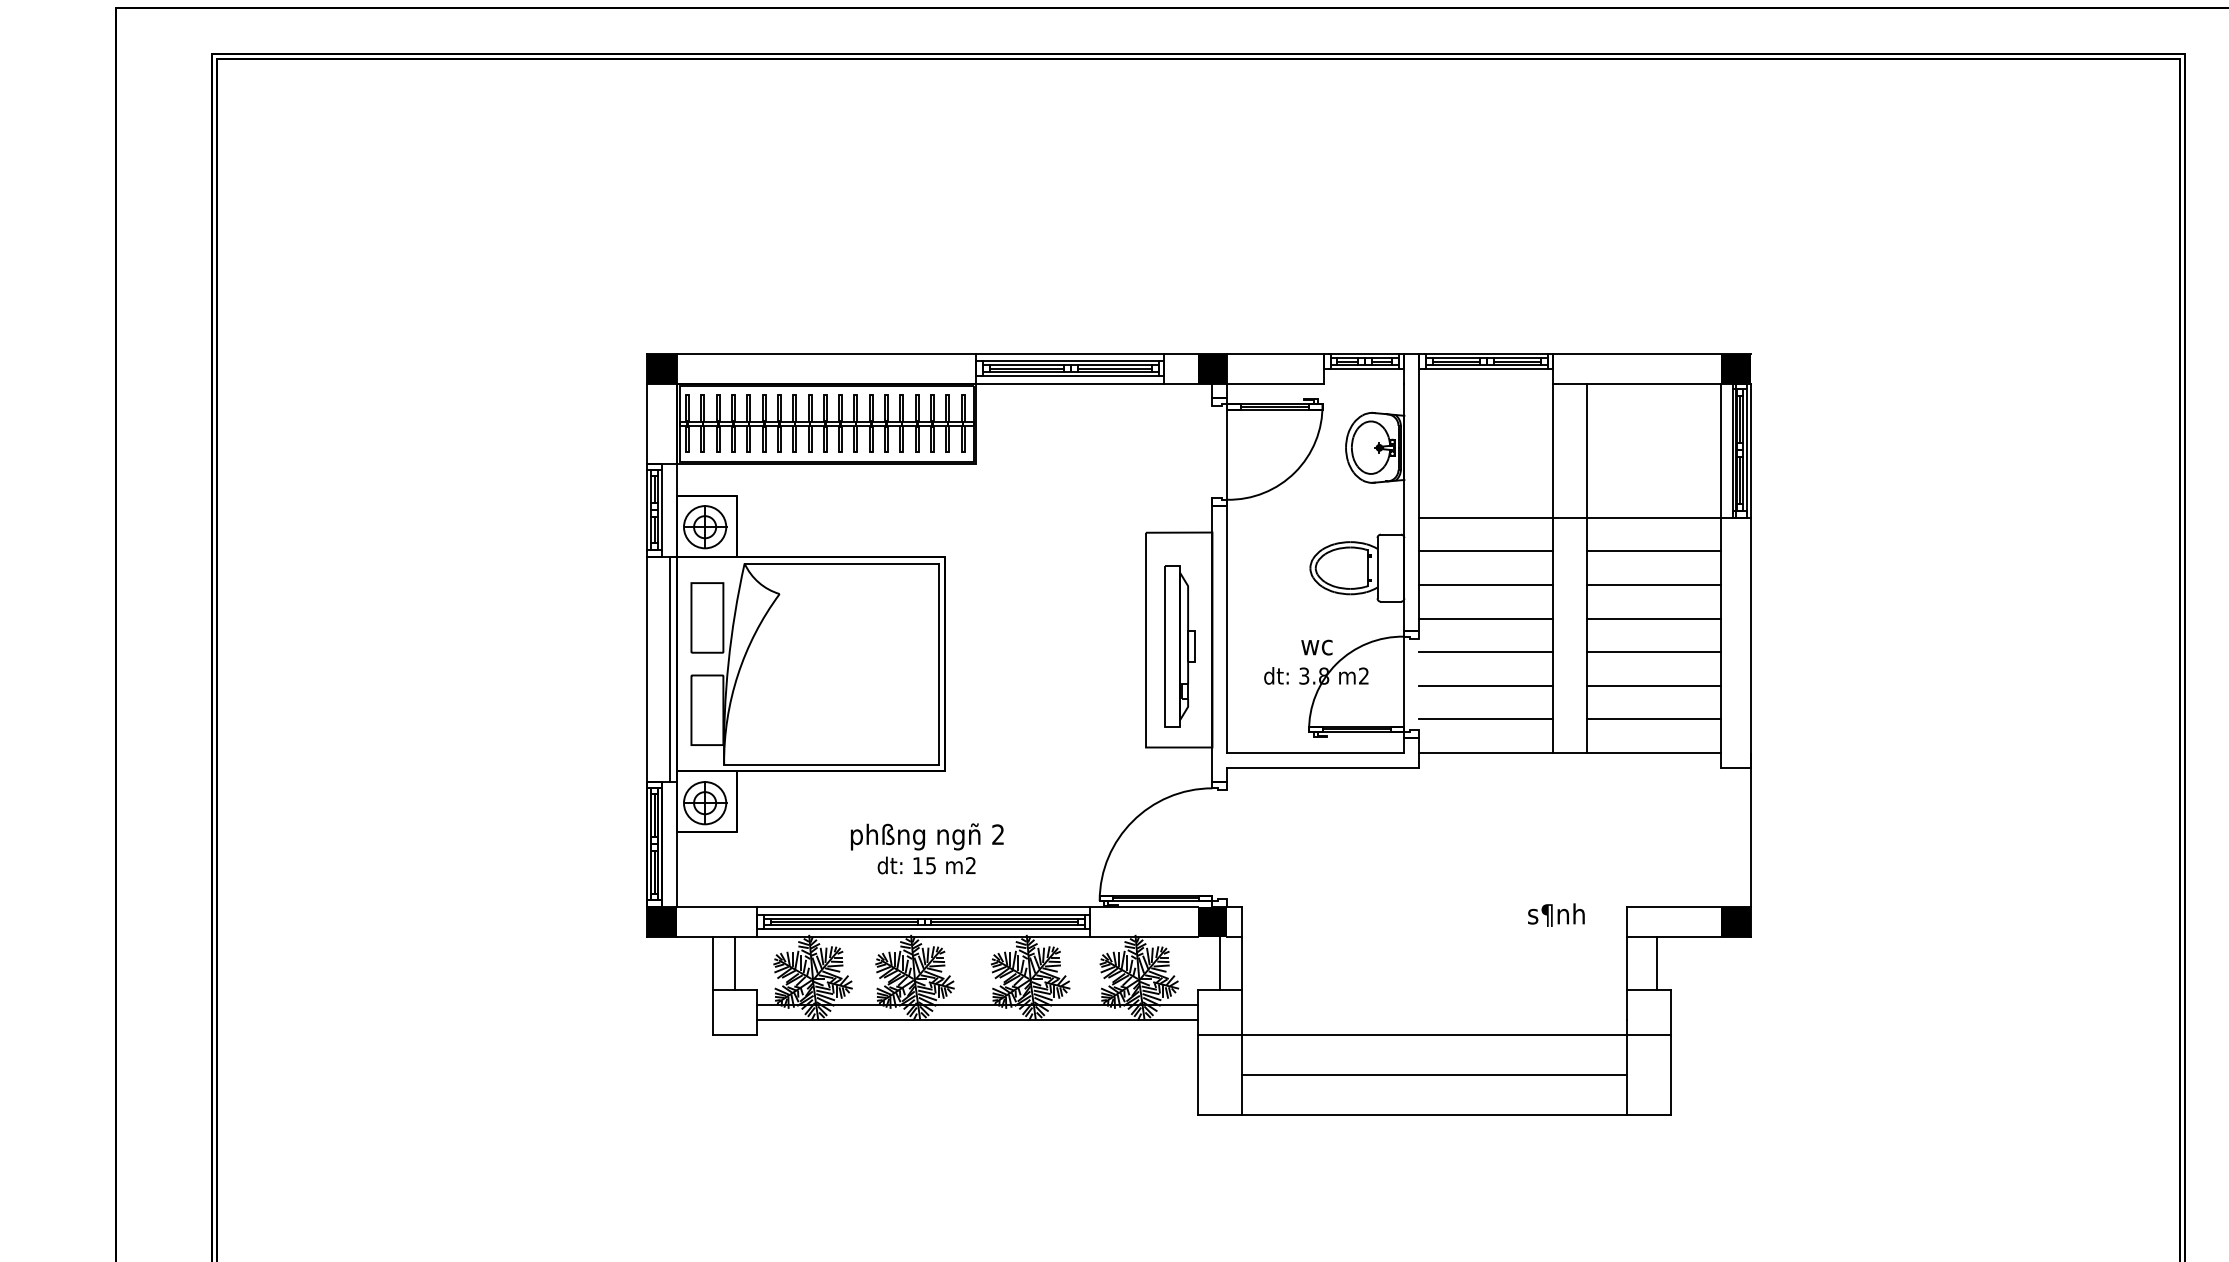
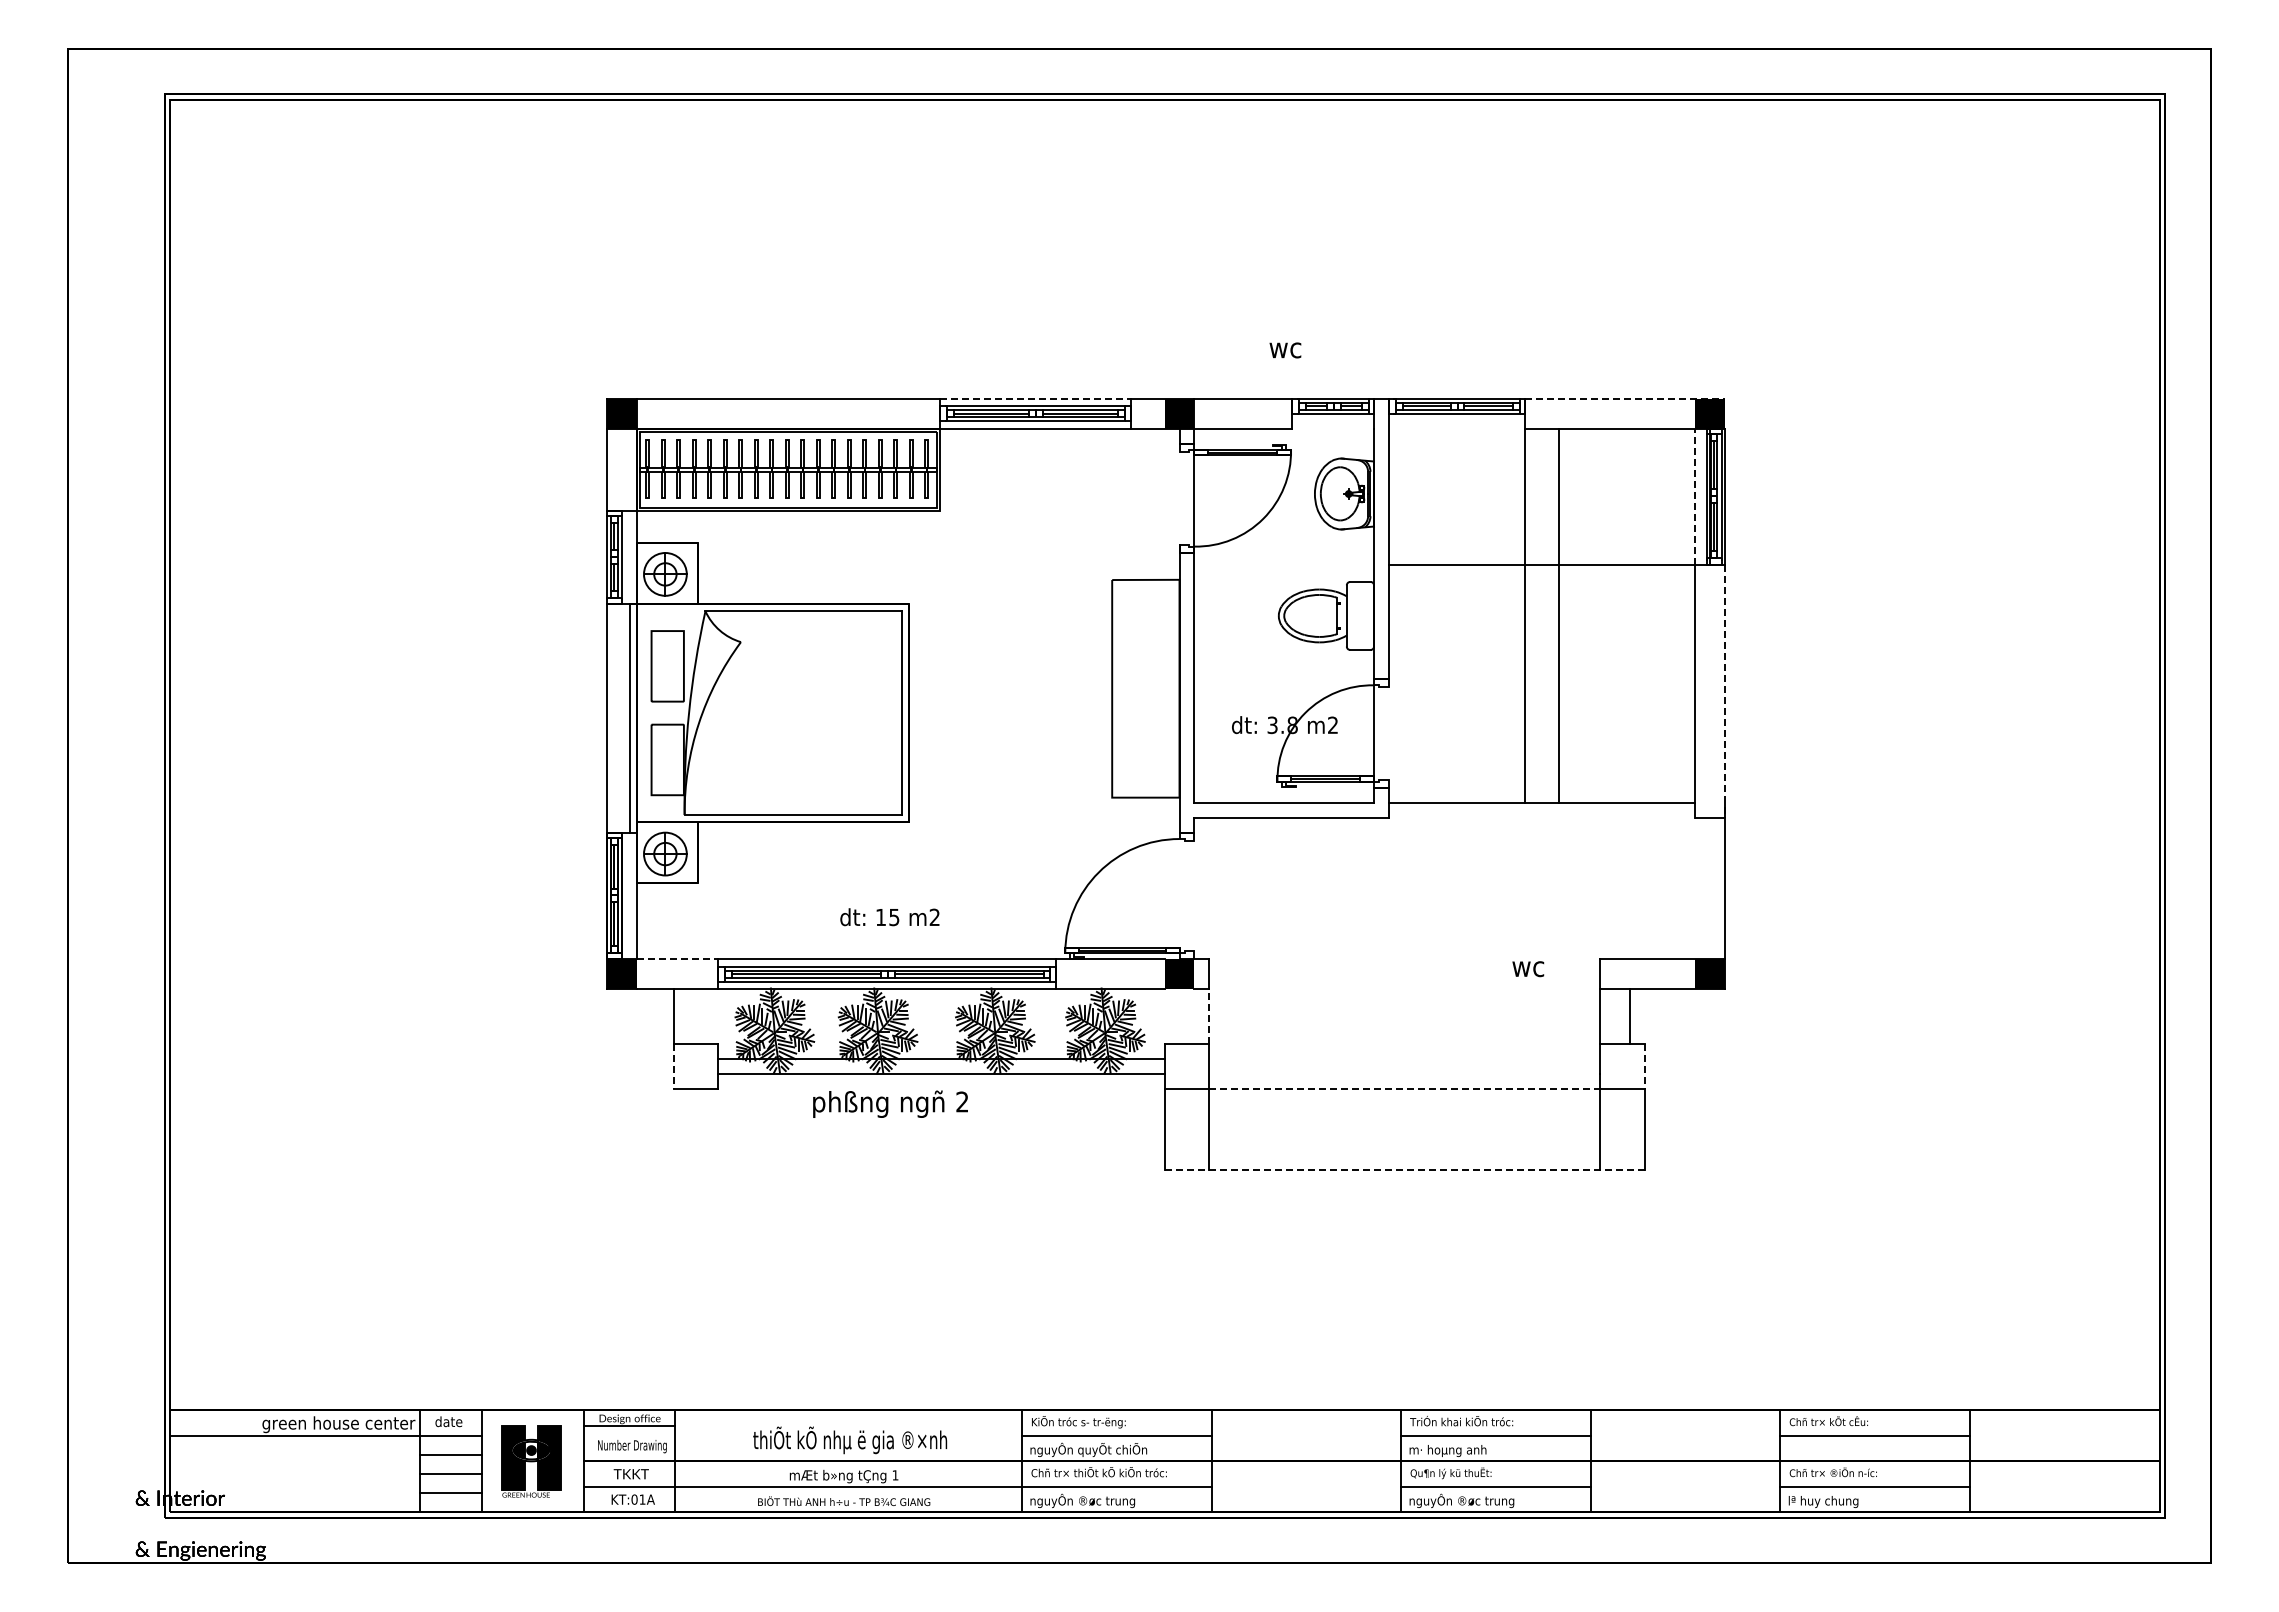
line: (1070, 354) -> (1035, 399), solid -> dashed
line: (1651, 354) -> (1624, 399), solid -> dashed
line: (1721, 450) -> (1695, 496), solid -> dashed
line: (1485, 550) -> (1456, 598), removed
line: (1654, 550) -> (1627, 598), removed
line: (1485, 584) -> (1456, 632), removed
line: (1654, 584) -> (1627, 632), removed
line: (1485, 618) -> (1456, 666), removed
line: (1654, 618) -> (1627, 666), removed
line: (1750, 642) -> (1724, 691), solid -> dashed
part: (1179, 646) -> (1146, 695), removed
text: (1317, 647) -> (1285, 350), moved
line: (1485, 651) -> (1456, 700), removed
line: (1654, 651) -> (1627, 700), removed
line: (1485, 685) -> (1456, 734), removed
line: (1654, 685) -> (1627, 734), removed
line: (1485, 718) -> (1456, 768), removed
line: (1654, 718) -> (1627, 768), removed
text: (927, 836) -> (890, 1103), moved
line: (717, 907) -> (677, 959), solid -> dashed
text: (1555, 915) -> (1527, 967), s¶nh -> wc
line: (734, 963) -> (695, 1016), removed
line: (1220, 963) -> (1187, 1016), removed
line: (1242, 963) -> (1209, 1016), solid -> dashed
line: (713, 1012) -> (673, 1066), solid -> dashed
line: (1671, 1012) -> (1644, 1066), solid -> dashed
line: (1435, 1034) -> (1405, 1088), solid -> dashed
line: (1434, 1074) -> (1404, 1129), removed
line: (1435, 1115) -> (1405, 1170), solid -> dashed

